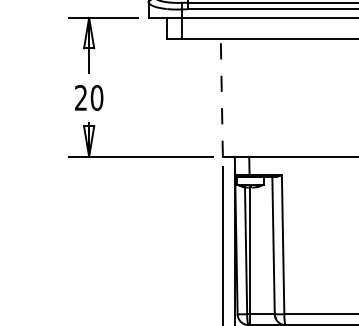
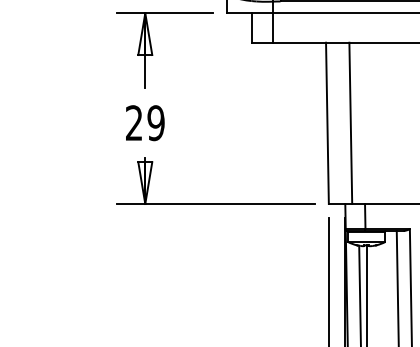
line: (238, 97) -> (350, 122), added
text: (96, 98) -> (155, 123), 20 -> 29
line: (221, 98) -> (326, 123), dashed -> solid

